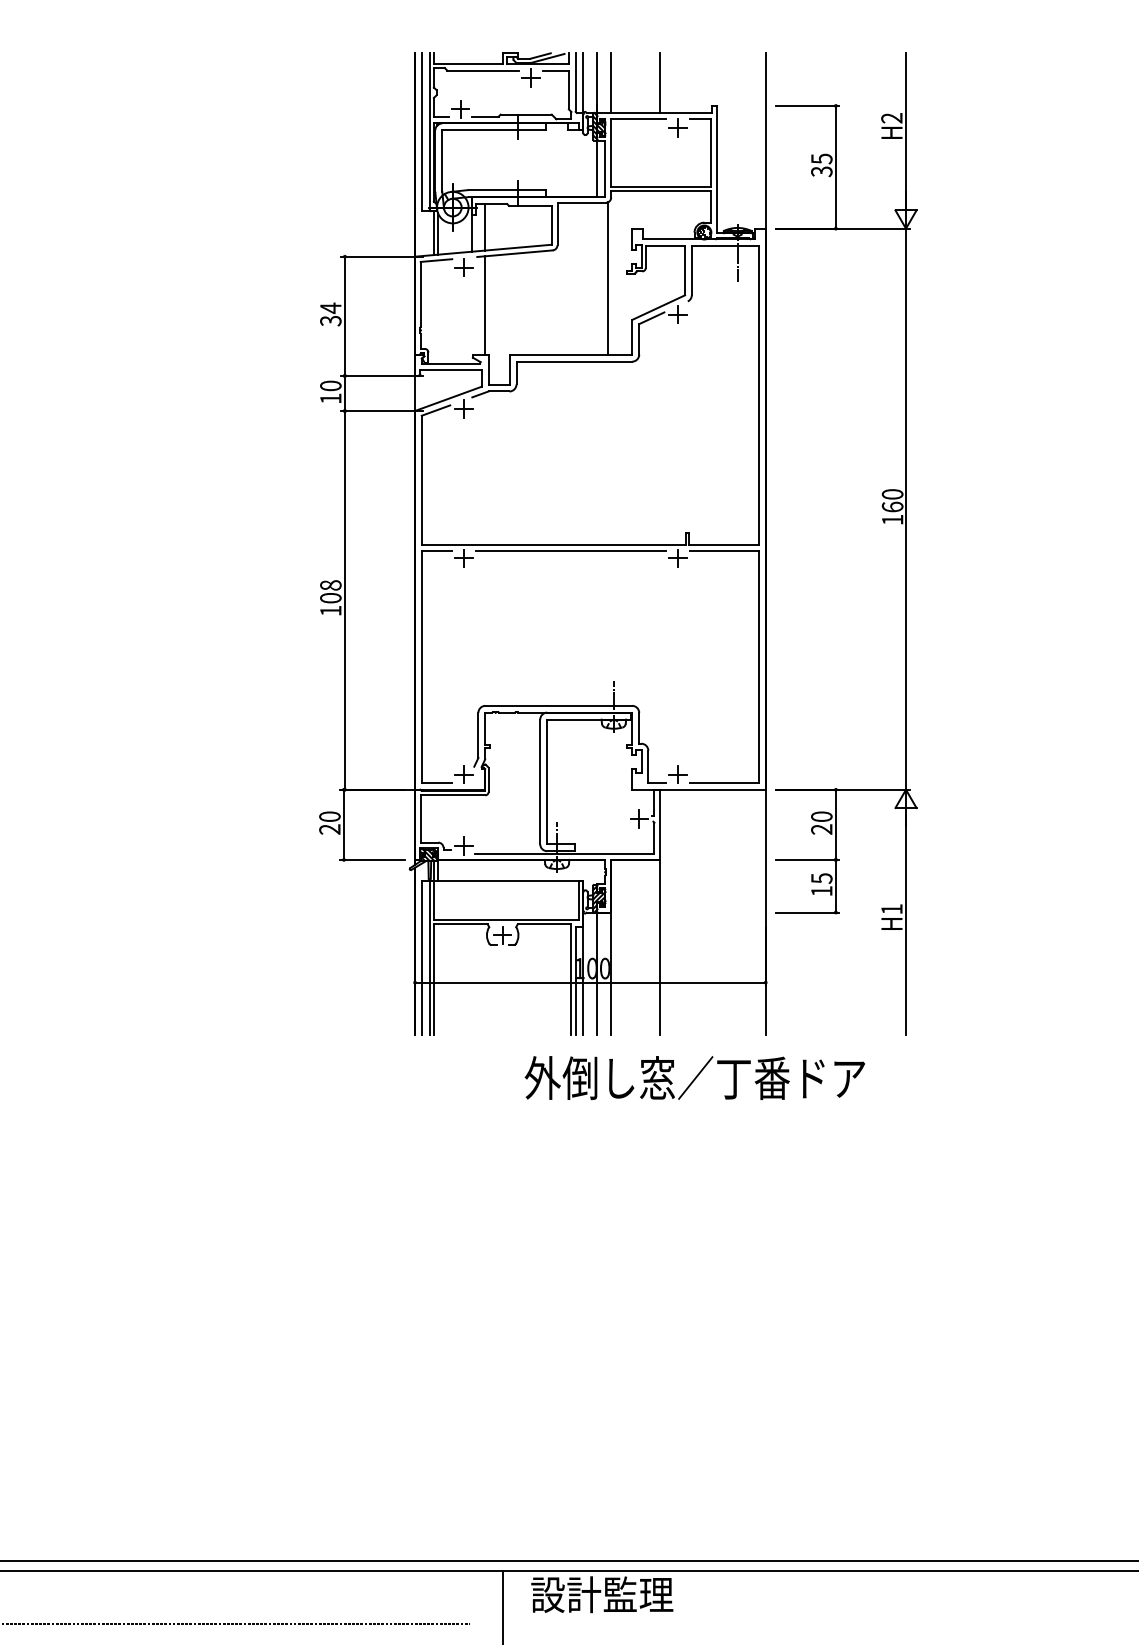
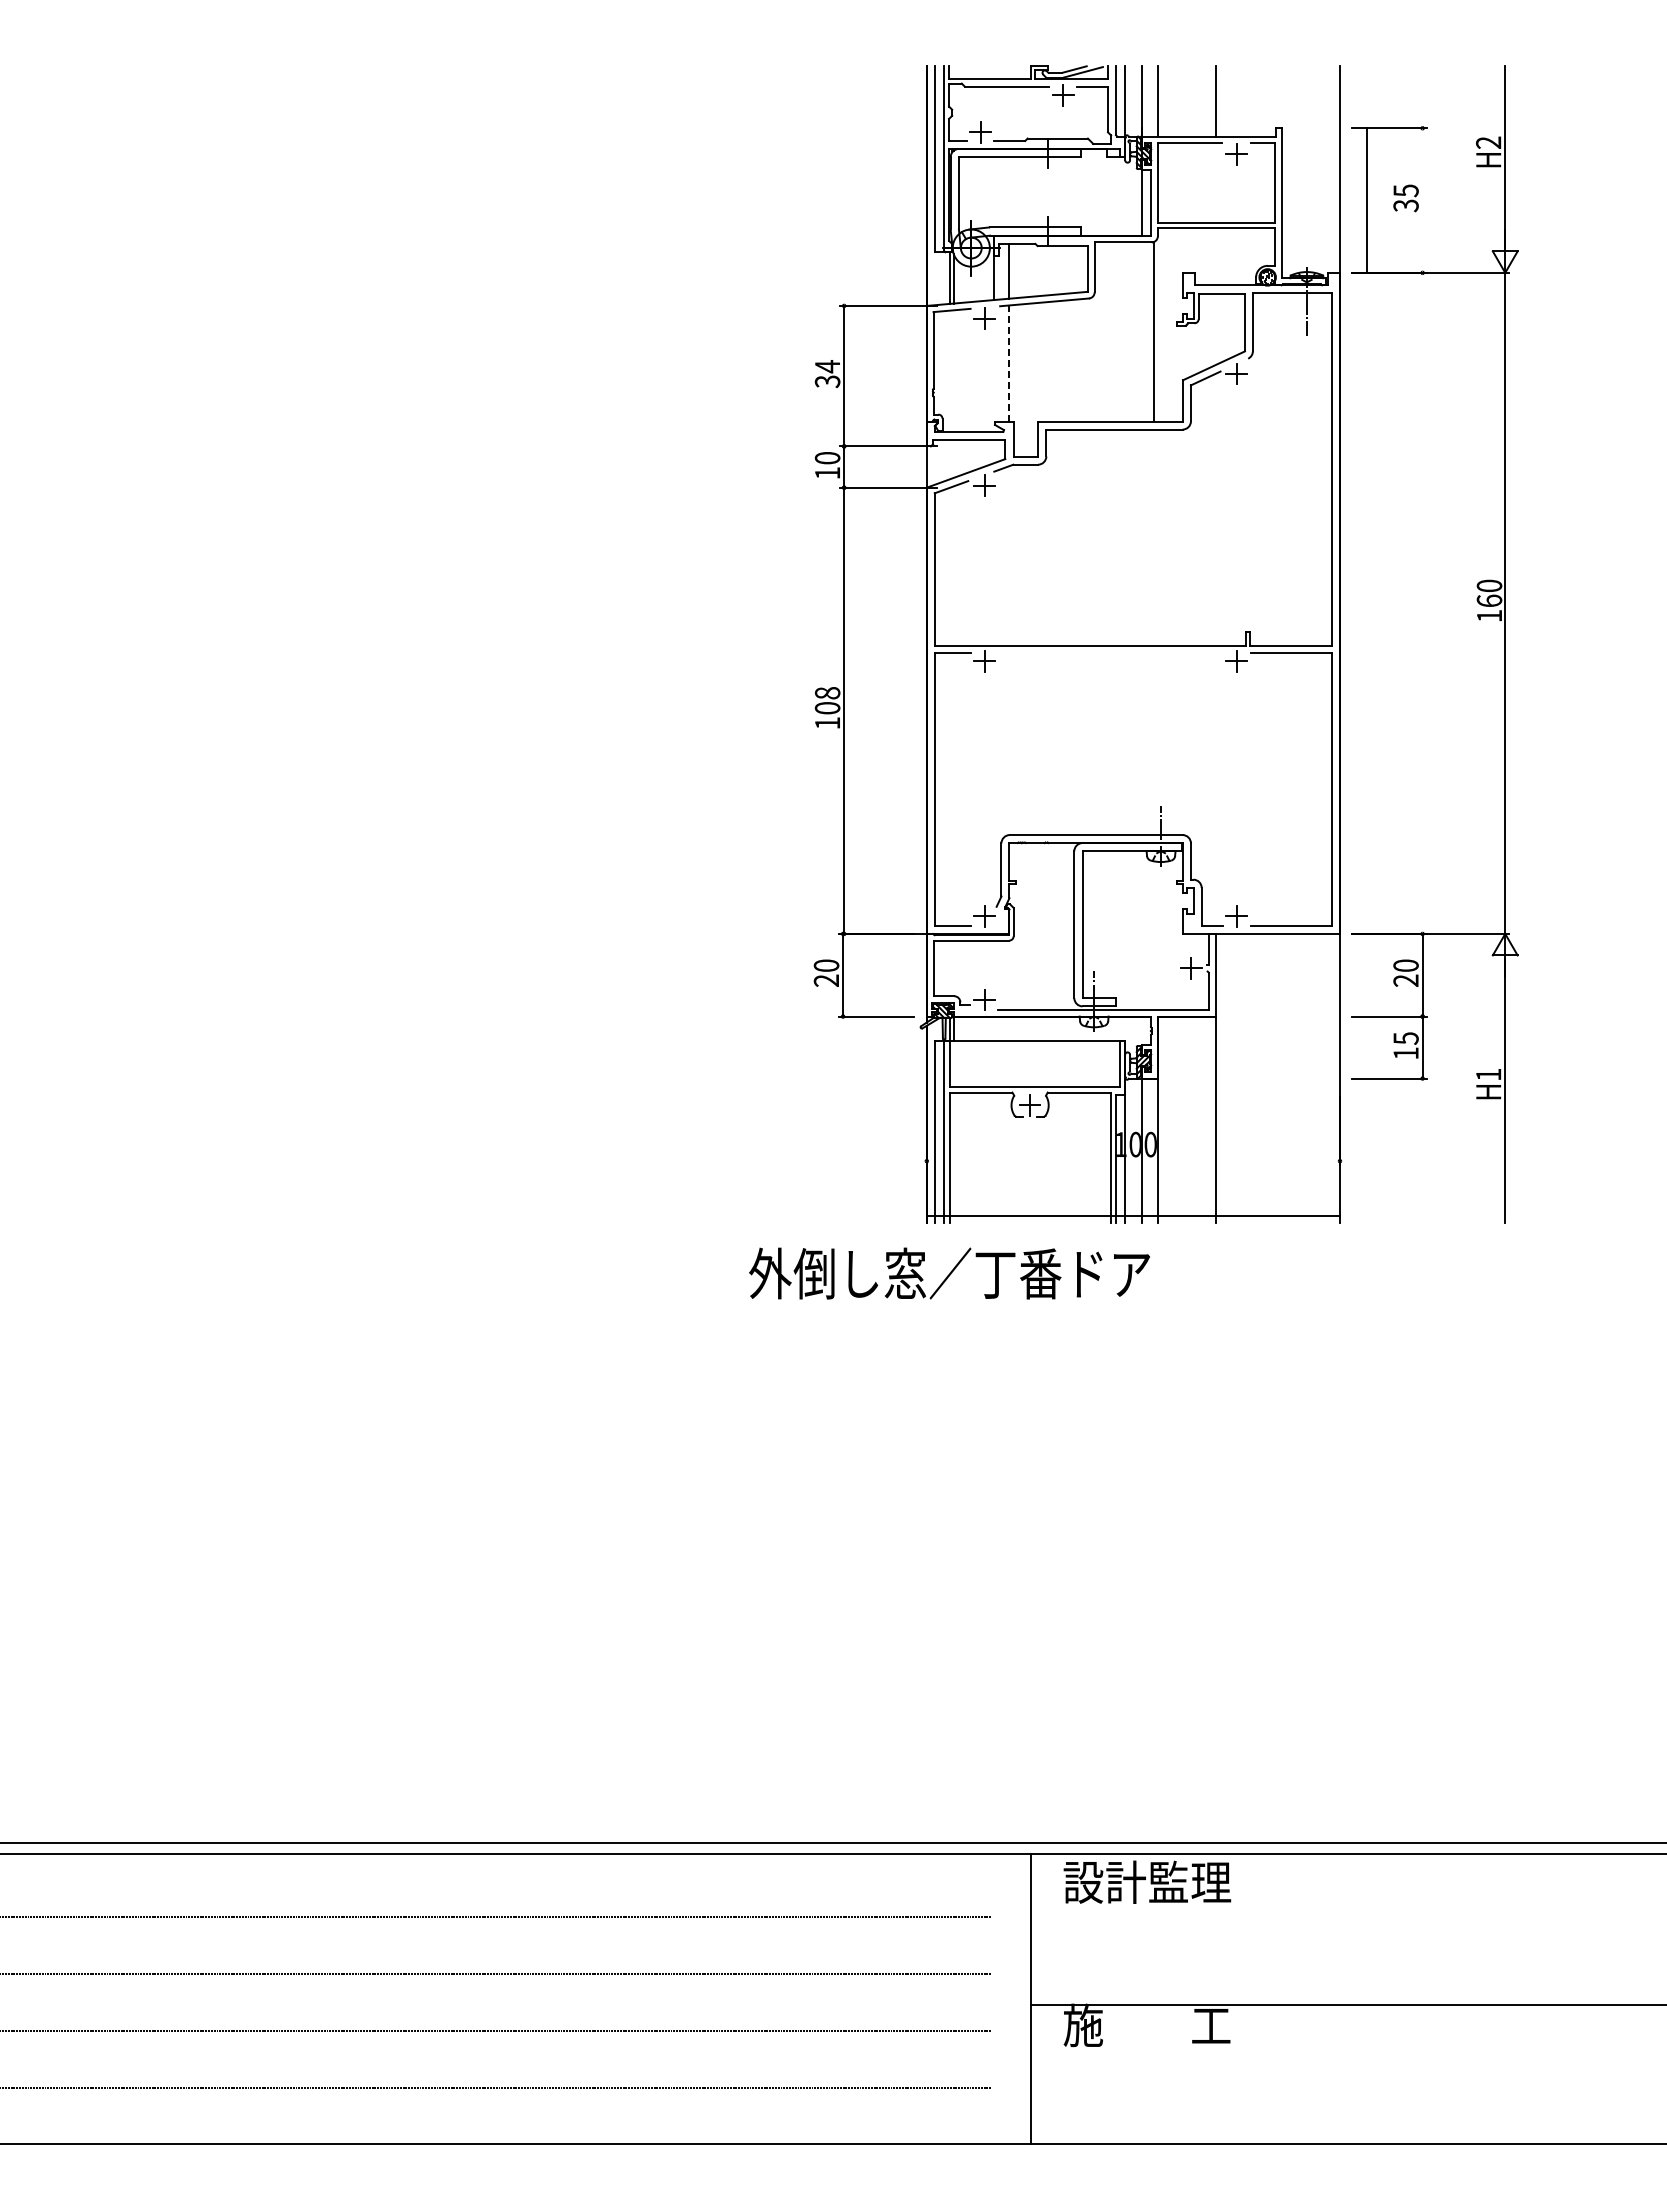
line: (835, 167) -> (1366, 200), moved
line: (485, 305) -> (1009, 363), solid -> dashed
line: (570, 550) -> (1110, 652), removed
line: (589, 982) -> (1132, 1216), moved
text: (694, 1077) -> (949, 1273), moved

